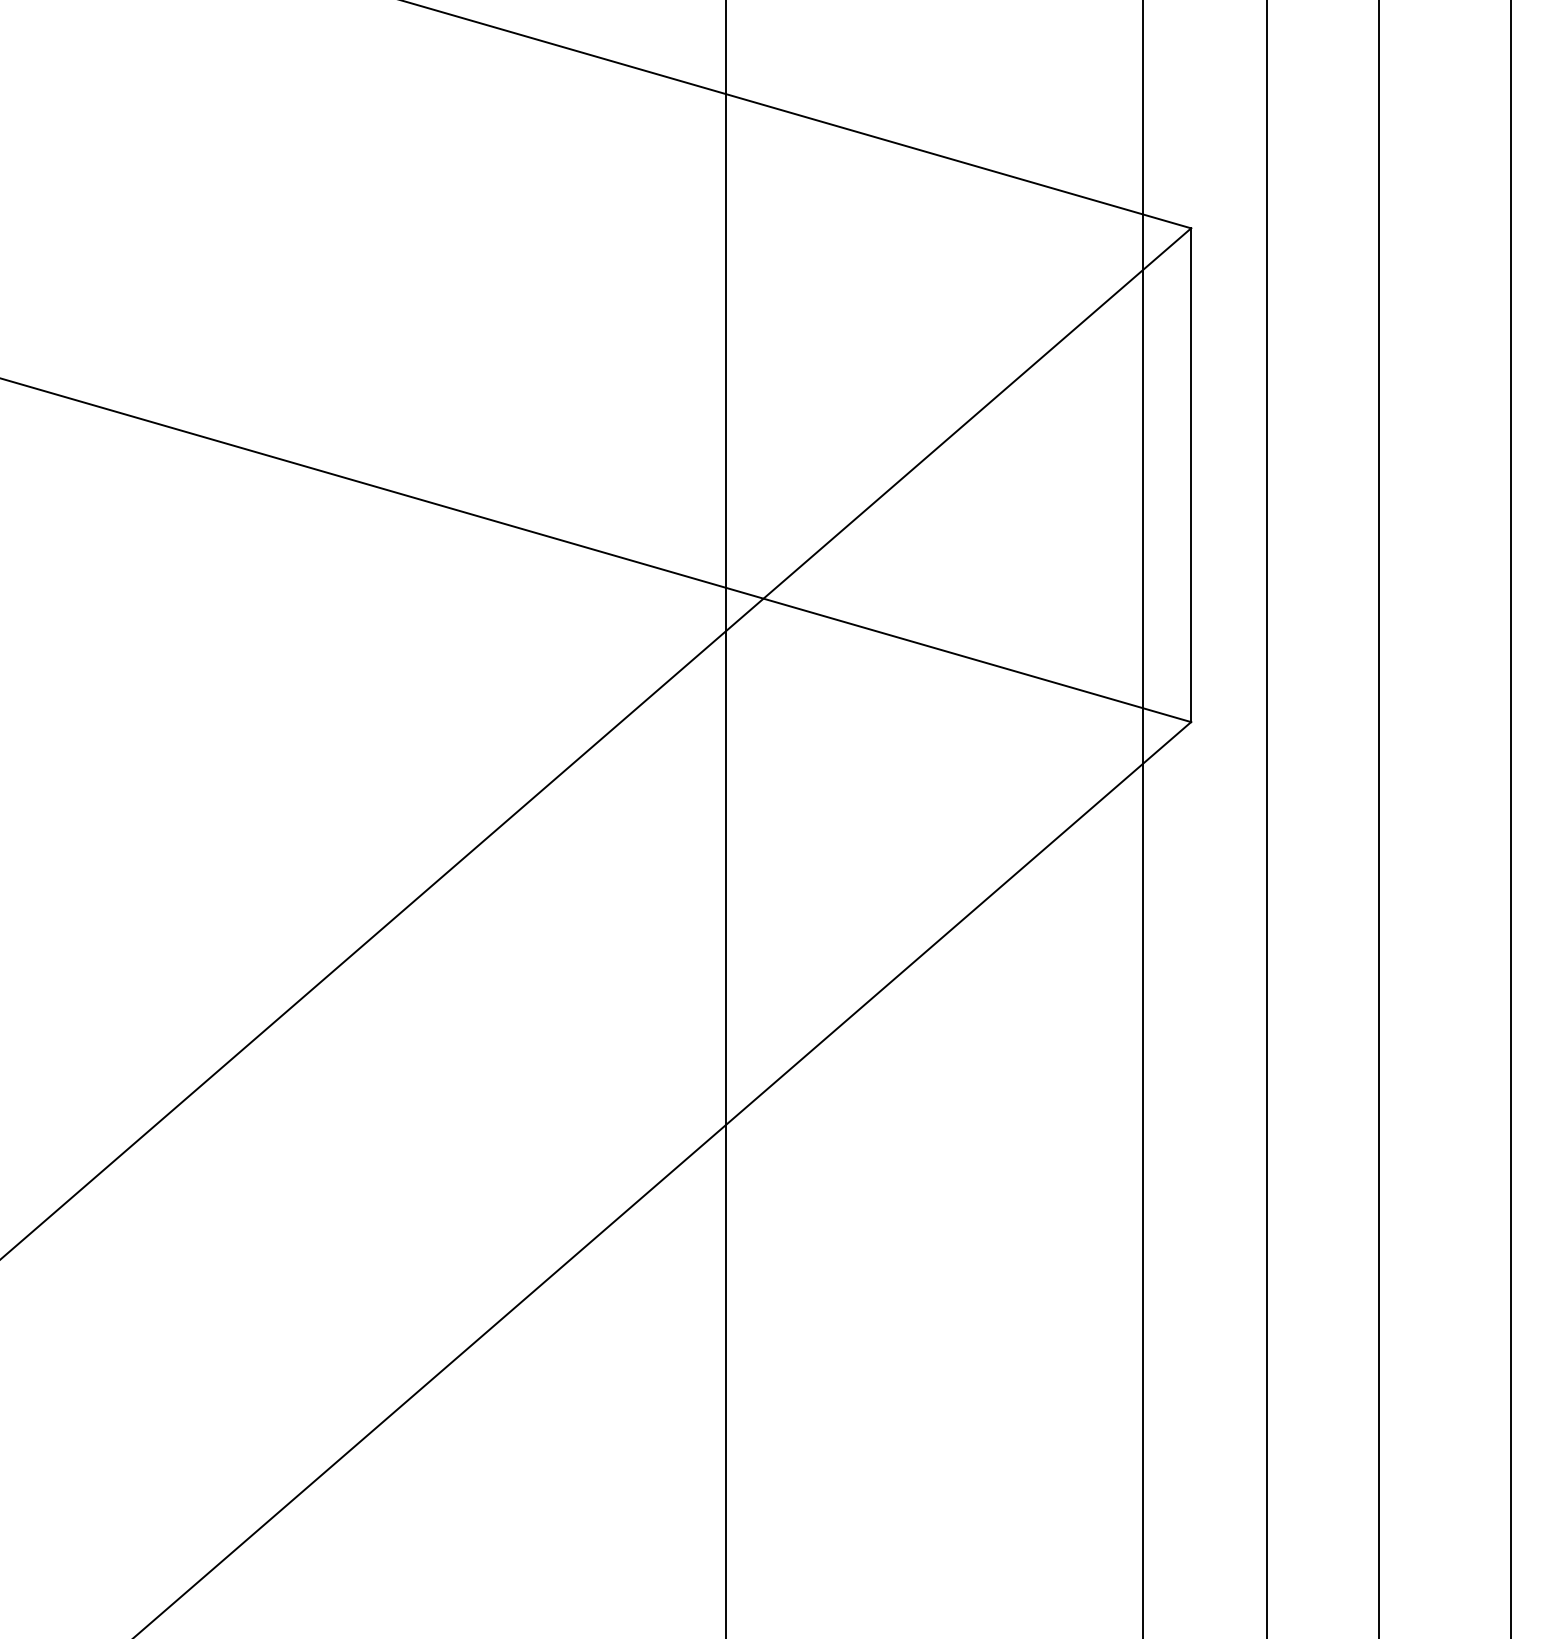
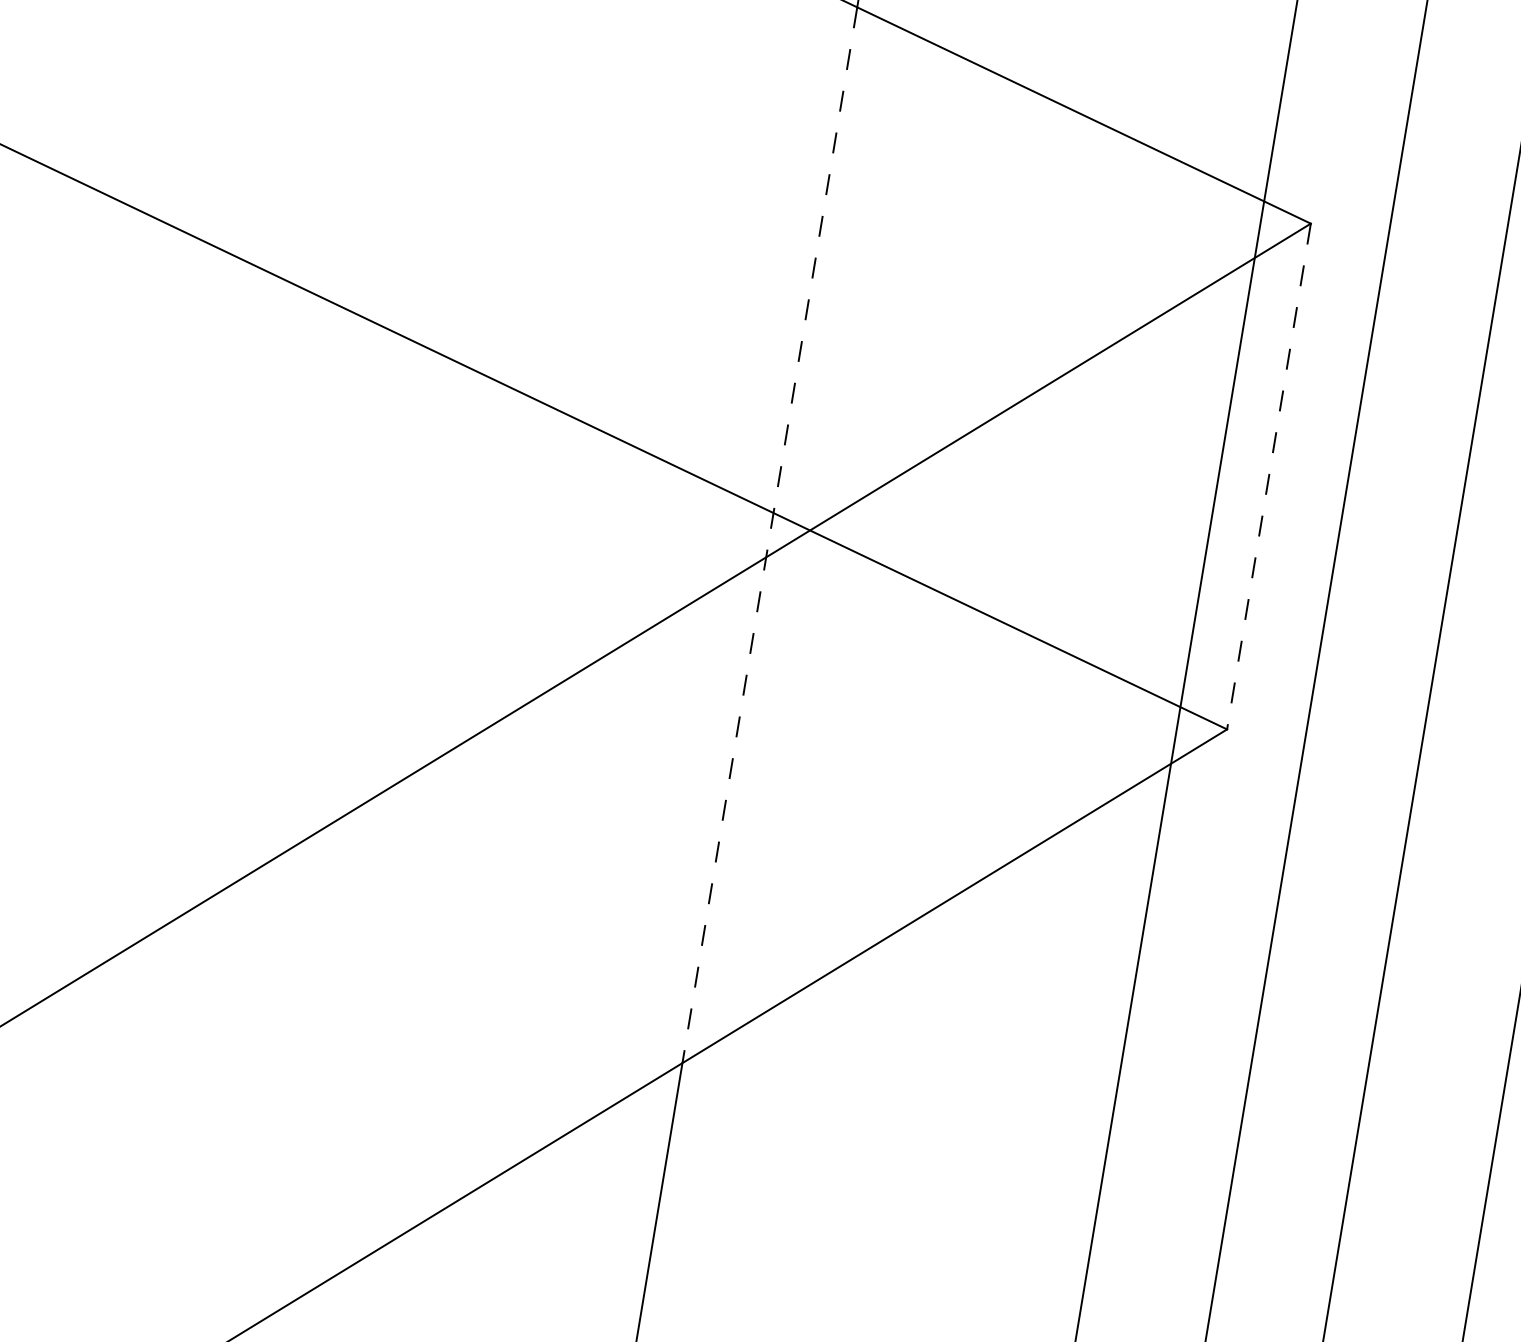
line: (1191, 475) -> (1269, 476), solid -> dashed
line: (726, 610) -> (770, 536), solid -> dashed

